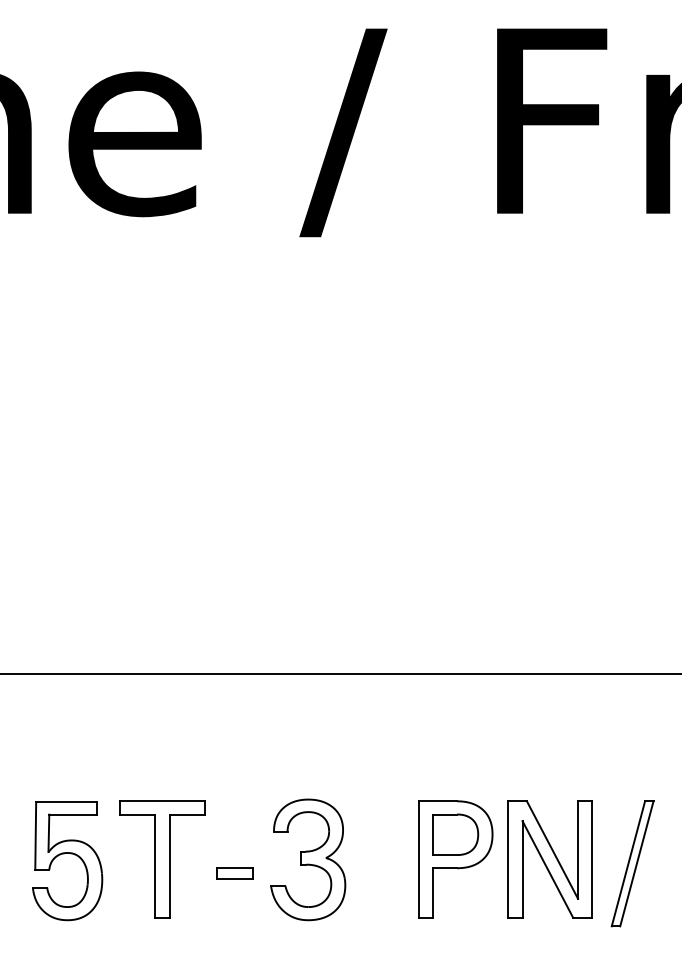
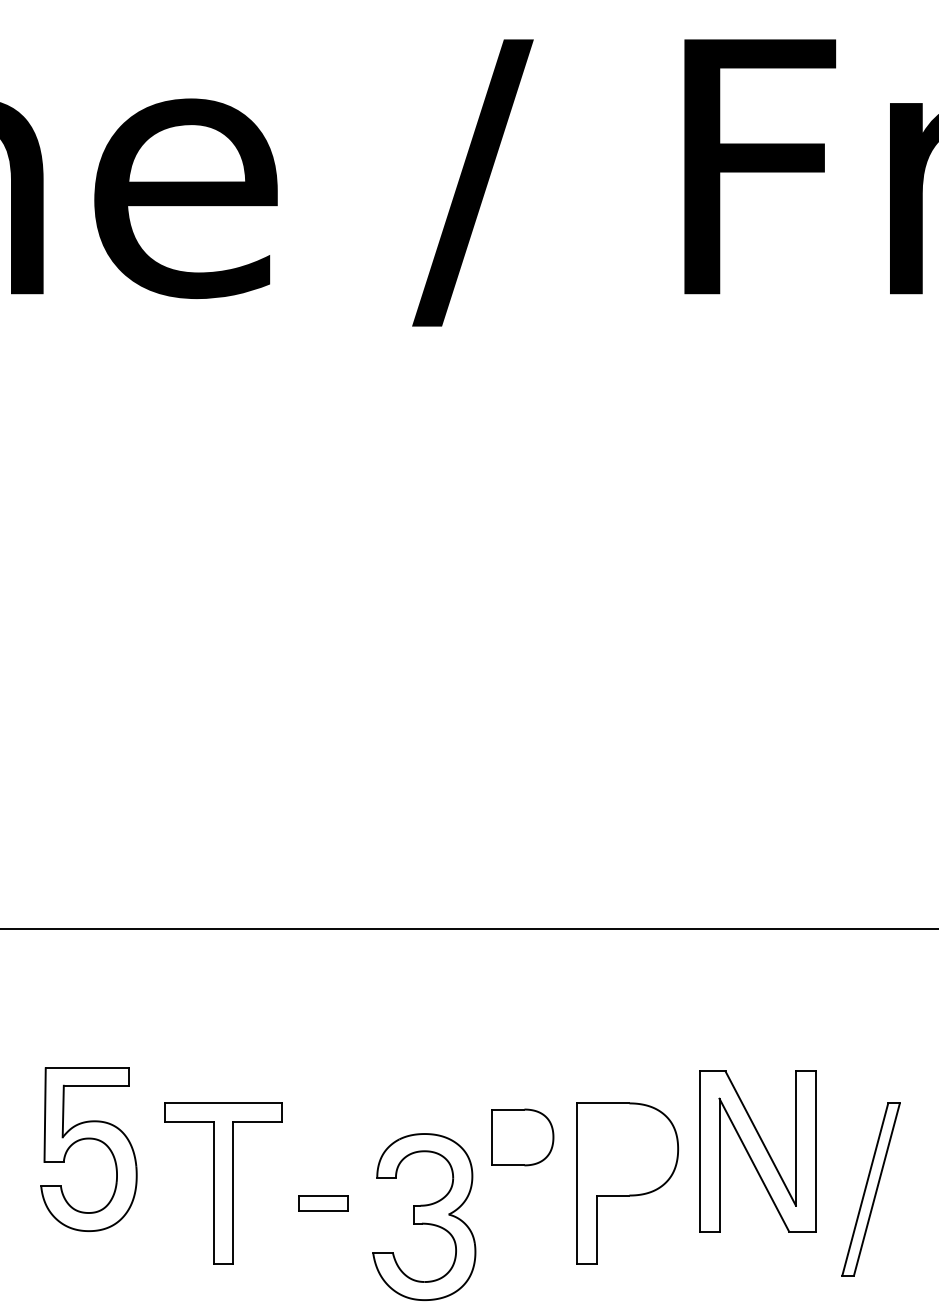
part: (455, 834) -> (522, 1137), moved
part: (67, 853) -> (88, 1139), moved
part: (308, 859) -> (424, 1216), moved
part: (550, 859) -> (757, 1151), moved

